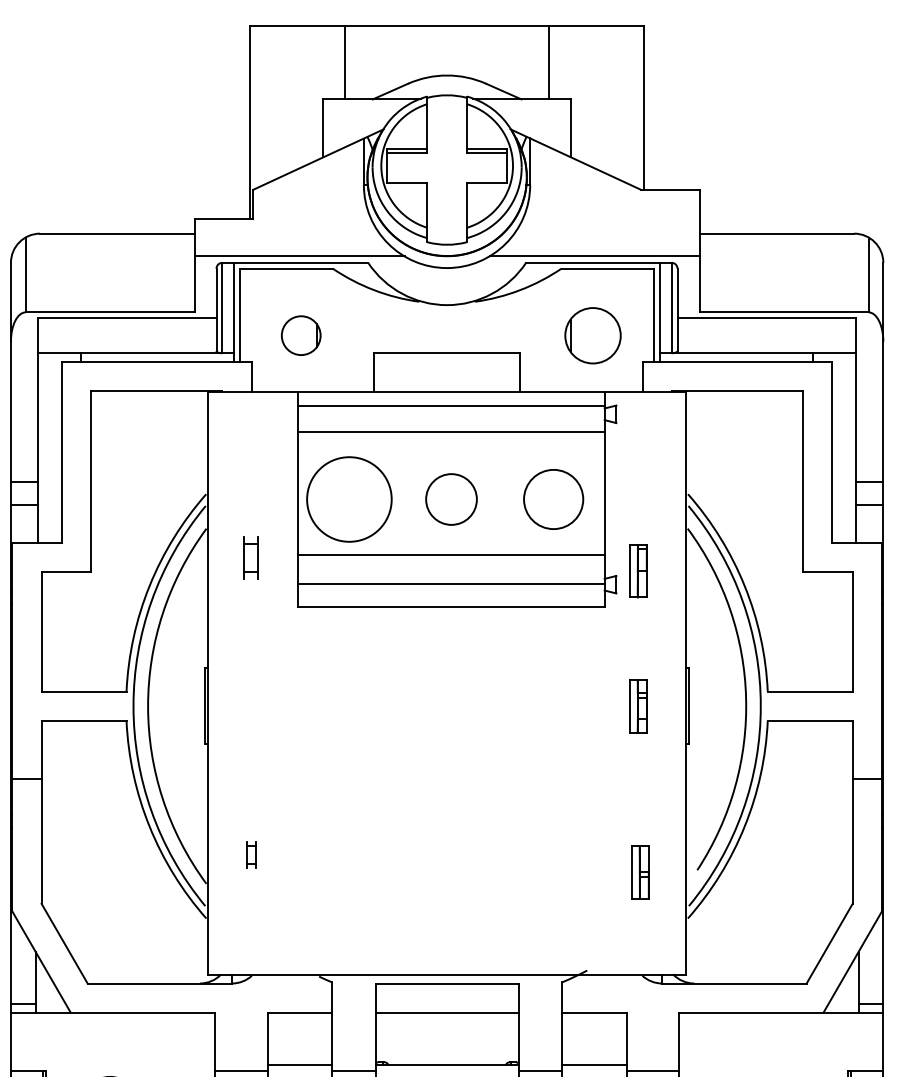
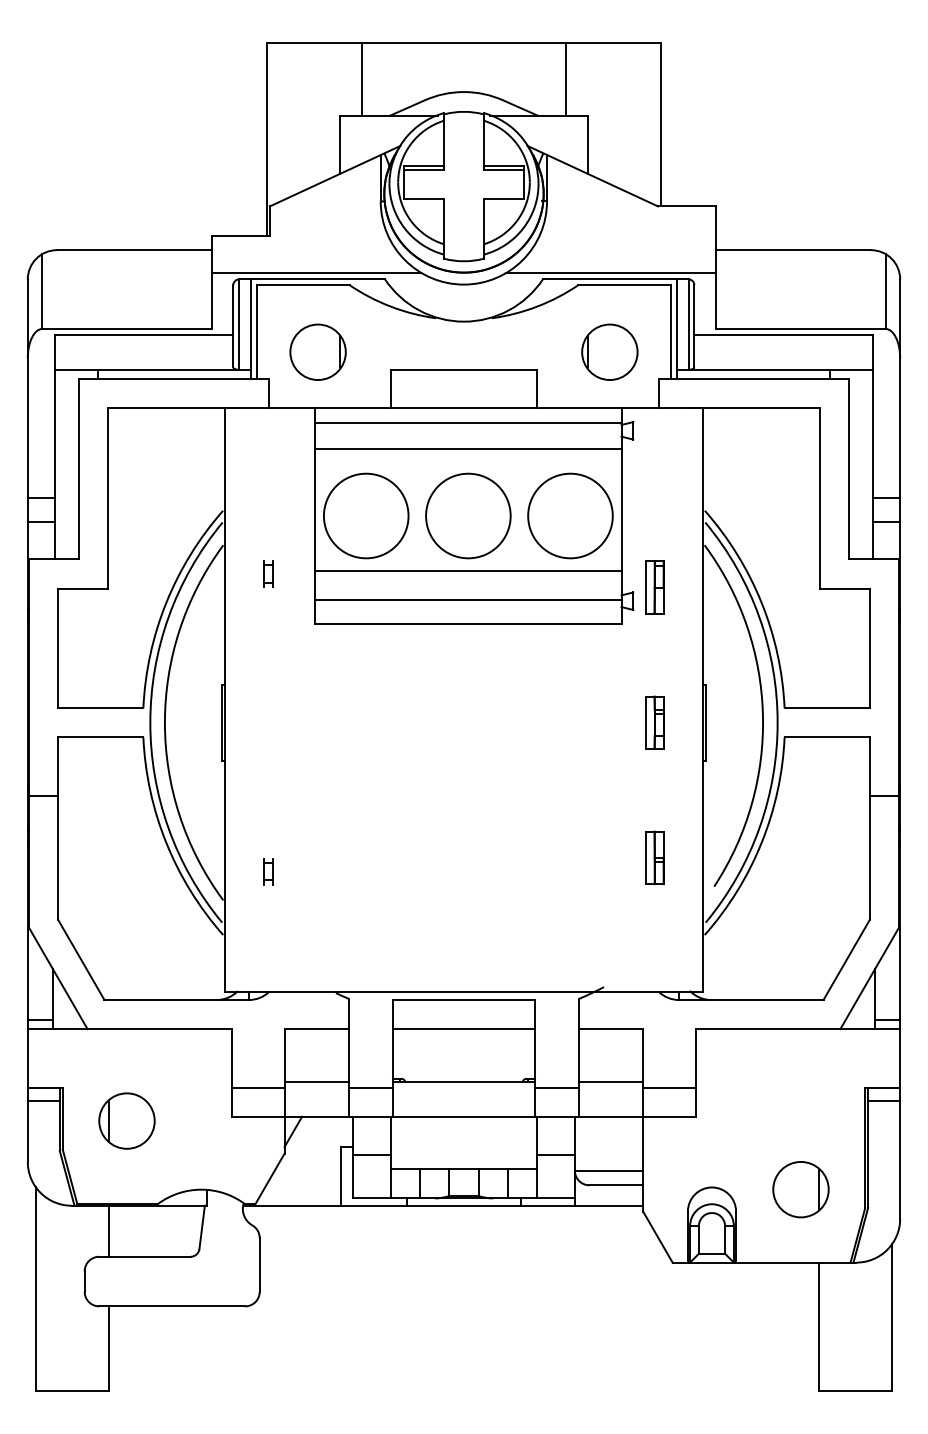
part: (300, 334) -> (317, 351), size x1.43
circle: (451, 498) -> (468, 515), size x1.67
circle: (553, 498) -> (570, 515), size x1.43
part: (251, 556) -> (268, 573), size x0.62
part: (639, 871) -> (654, 857), moved

